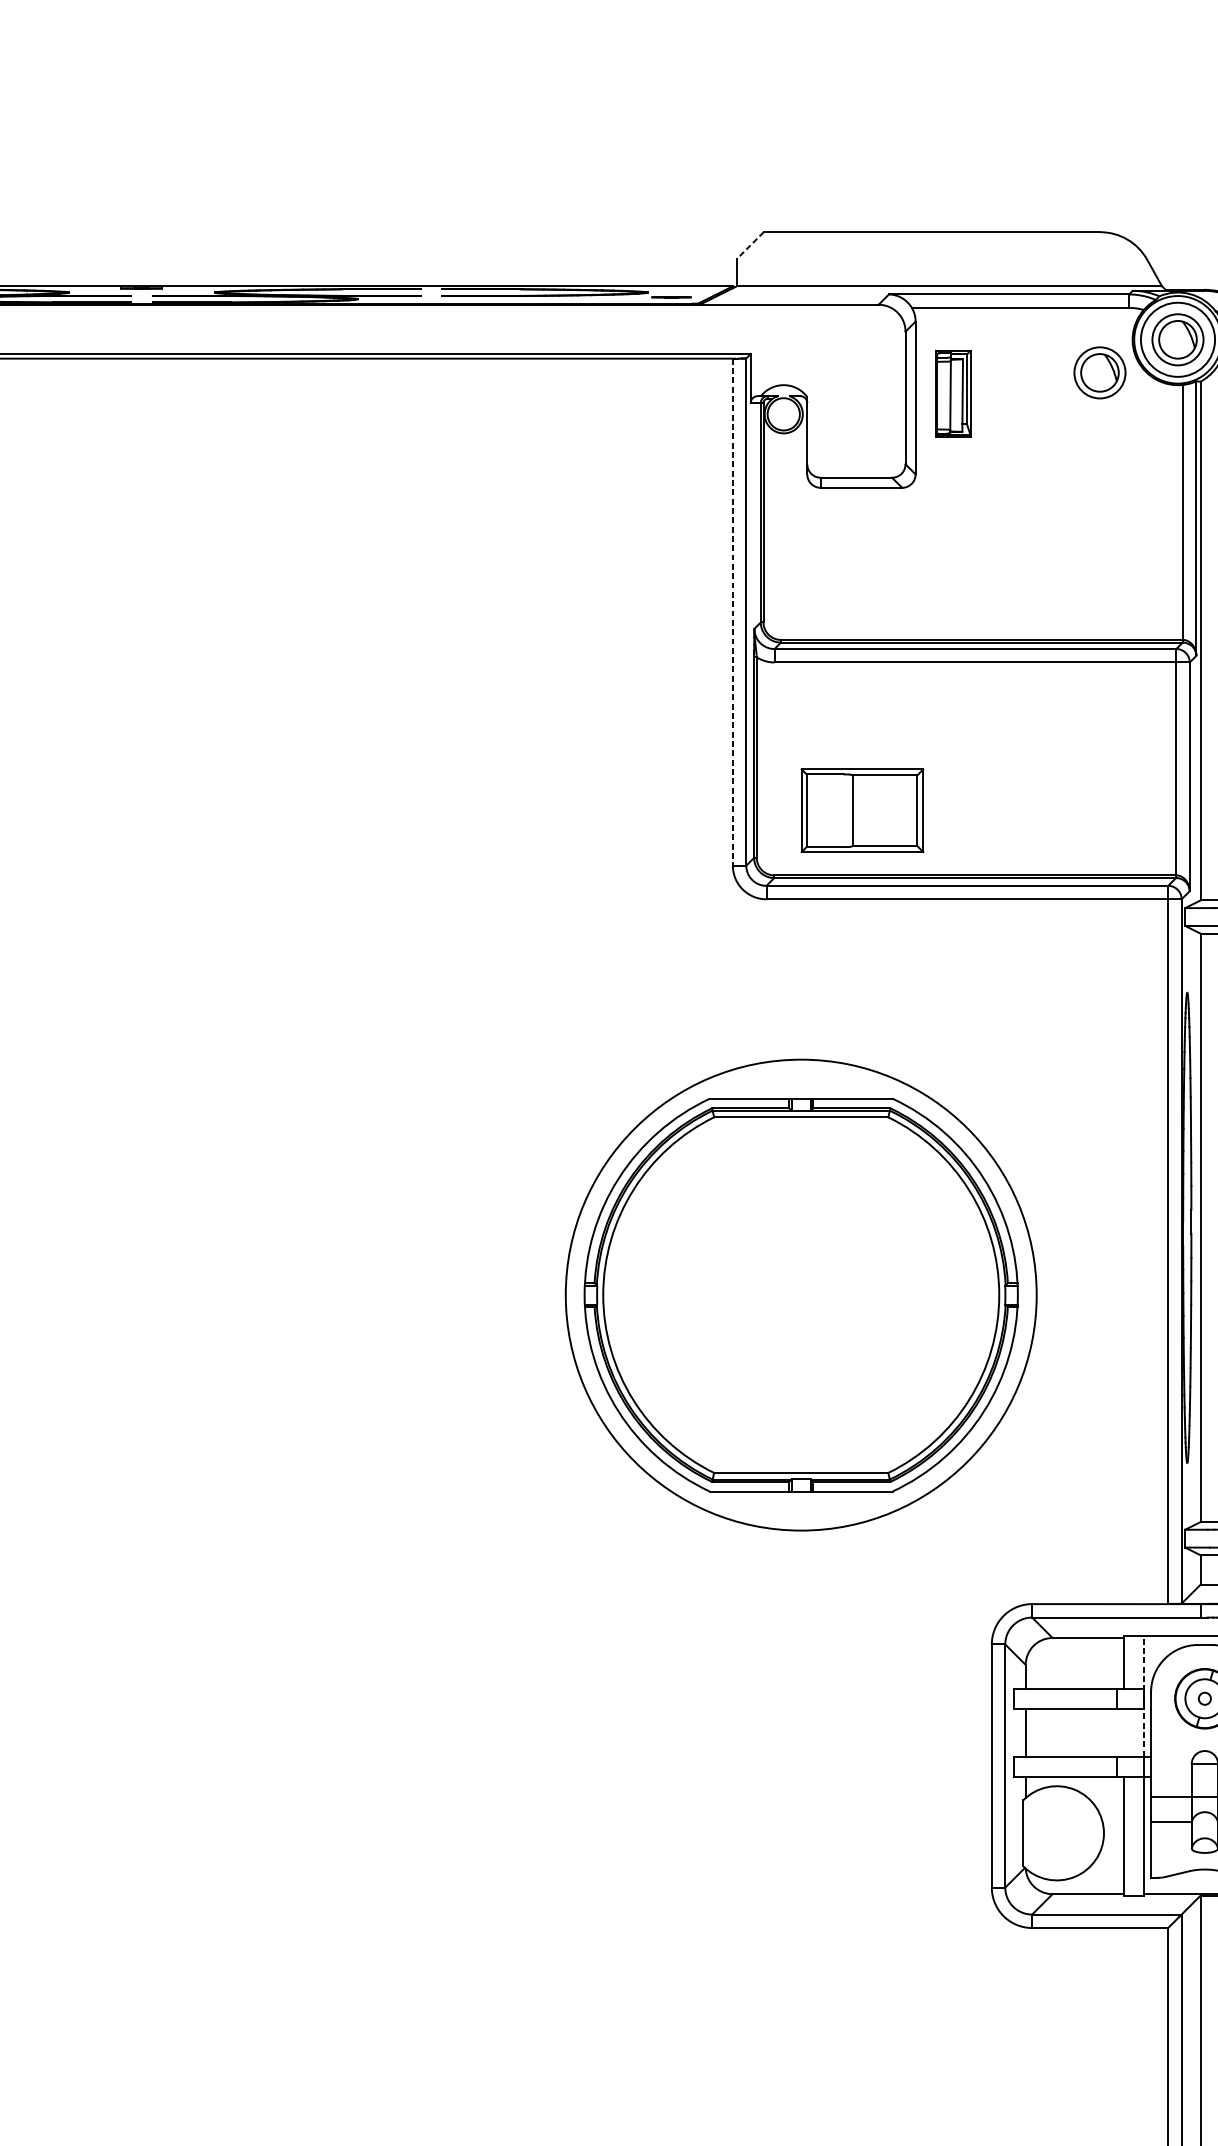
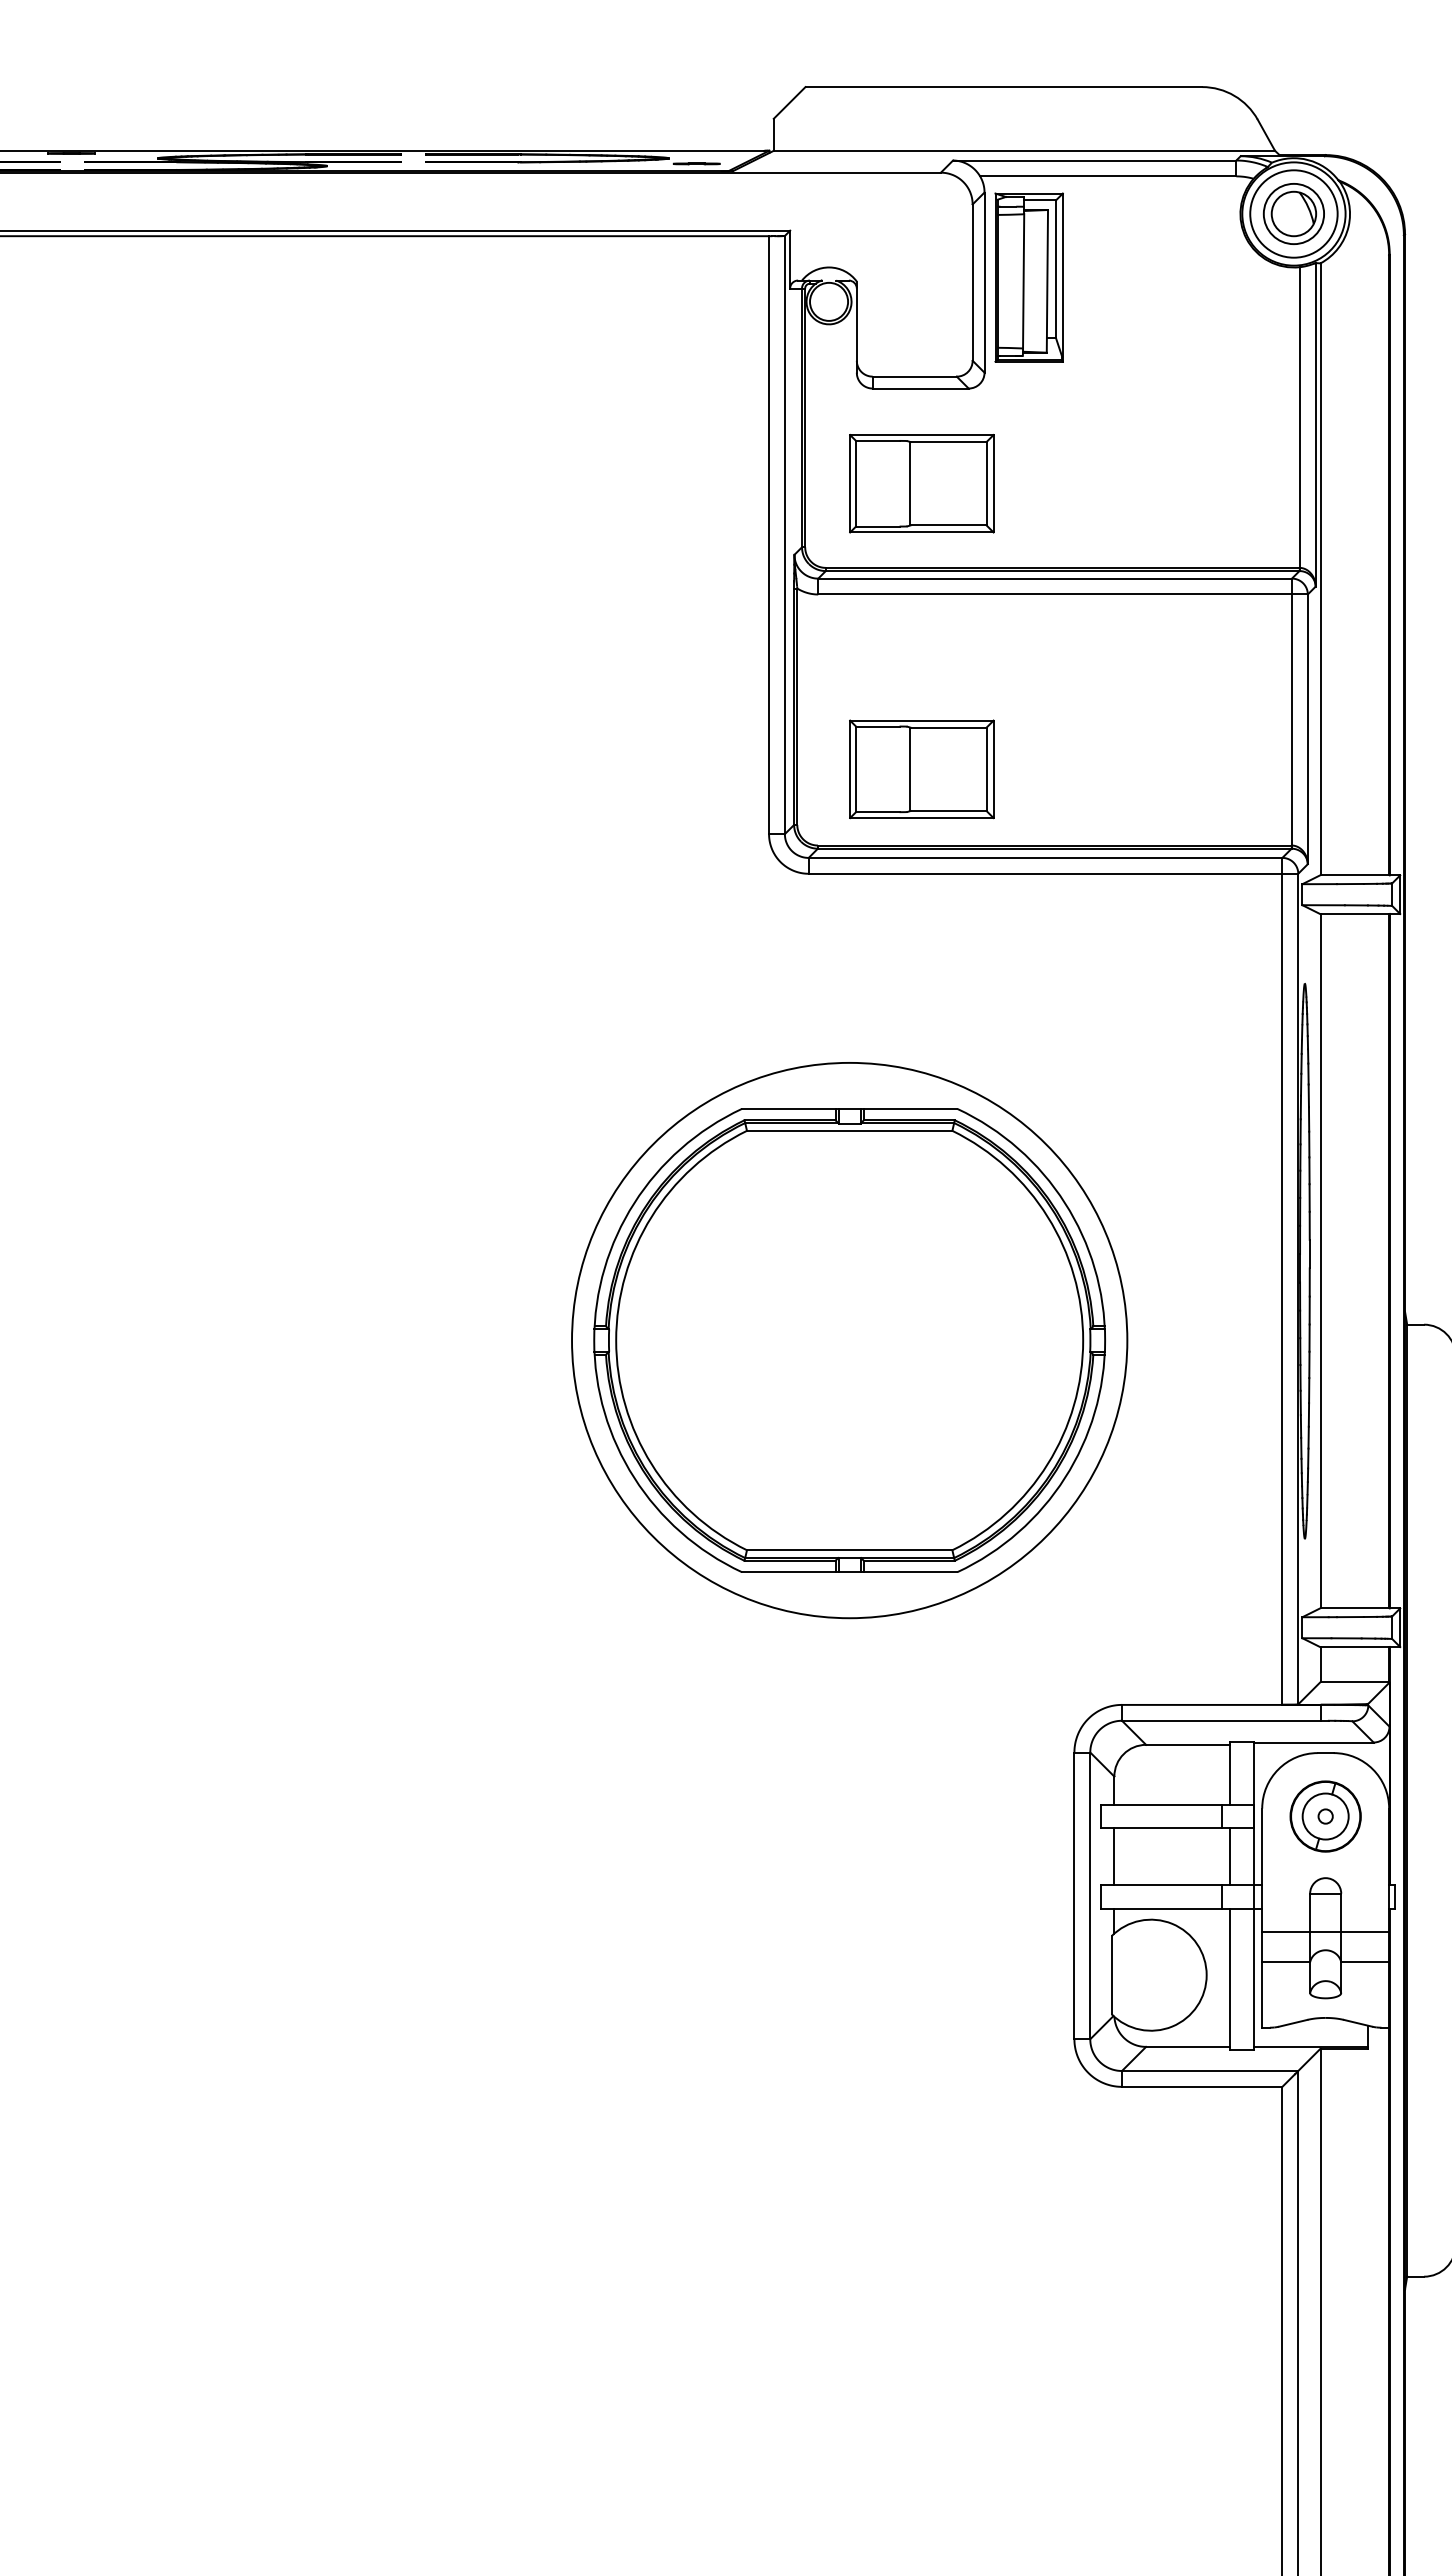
line: (750, 246) -> (789, 103), dashed -> solid
part: (1099, 372) -> (1201, 252), removed
part: (952, 393) -> (1028, 277), size x1.67
part: (862, 568) -> (921, 483), added
line: (733, 612) -> (769, 535), dashed -> solid
line: (1144, 1695) -> (1254, 1812), dashed -> solid
line: (1124, 1732) -> (1230, 1856), added

